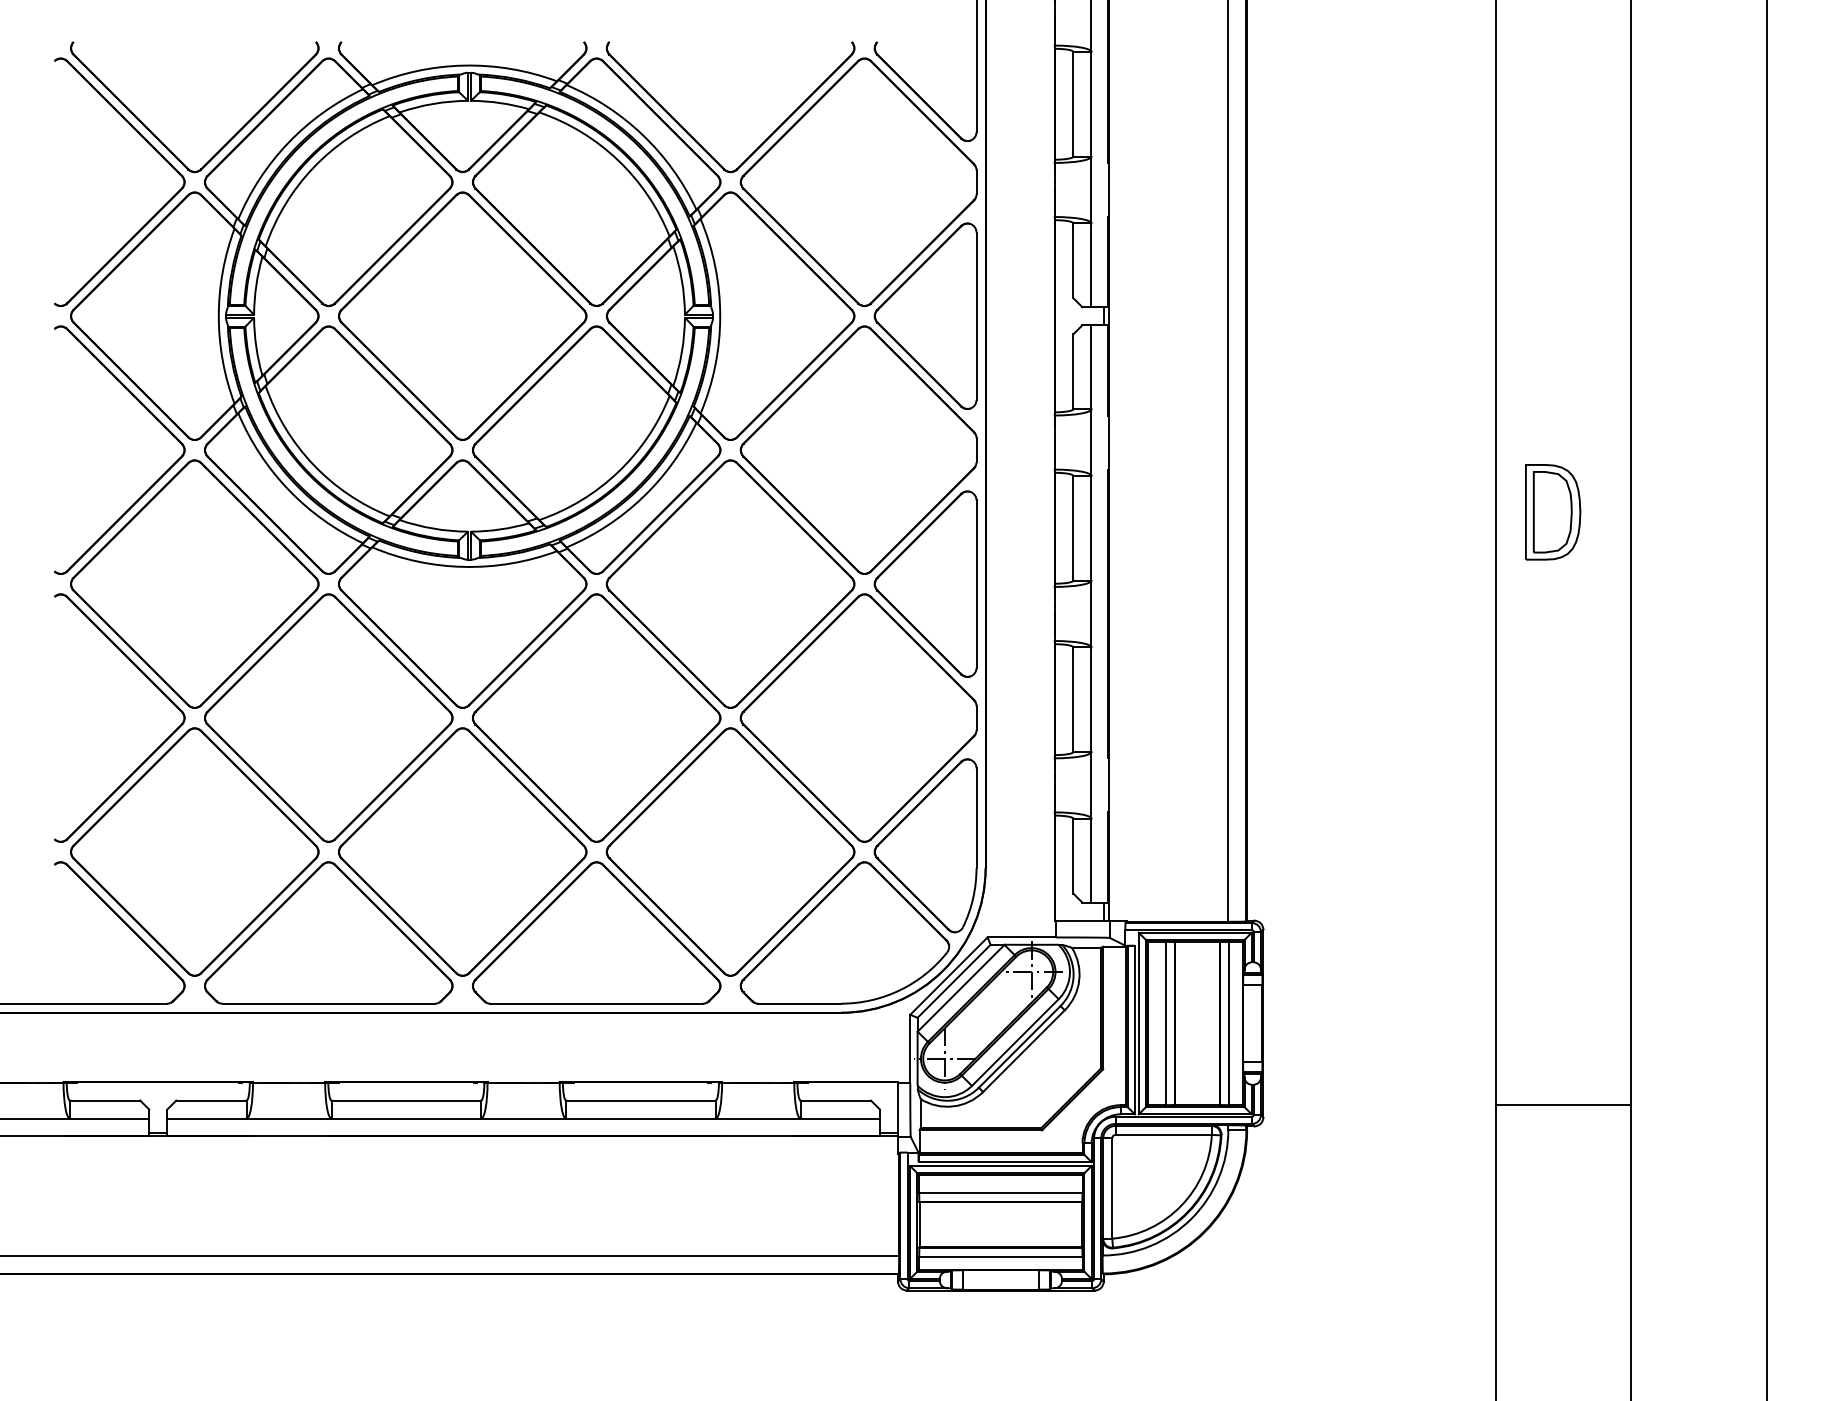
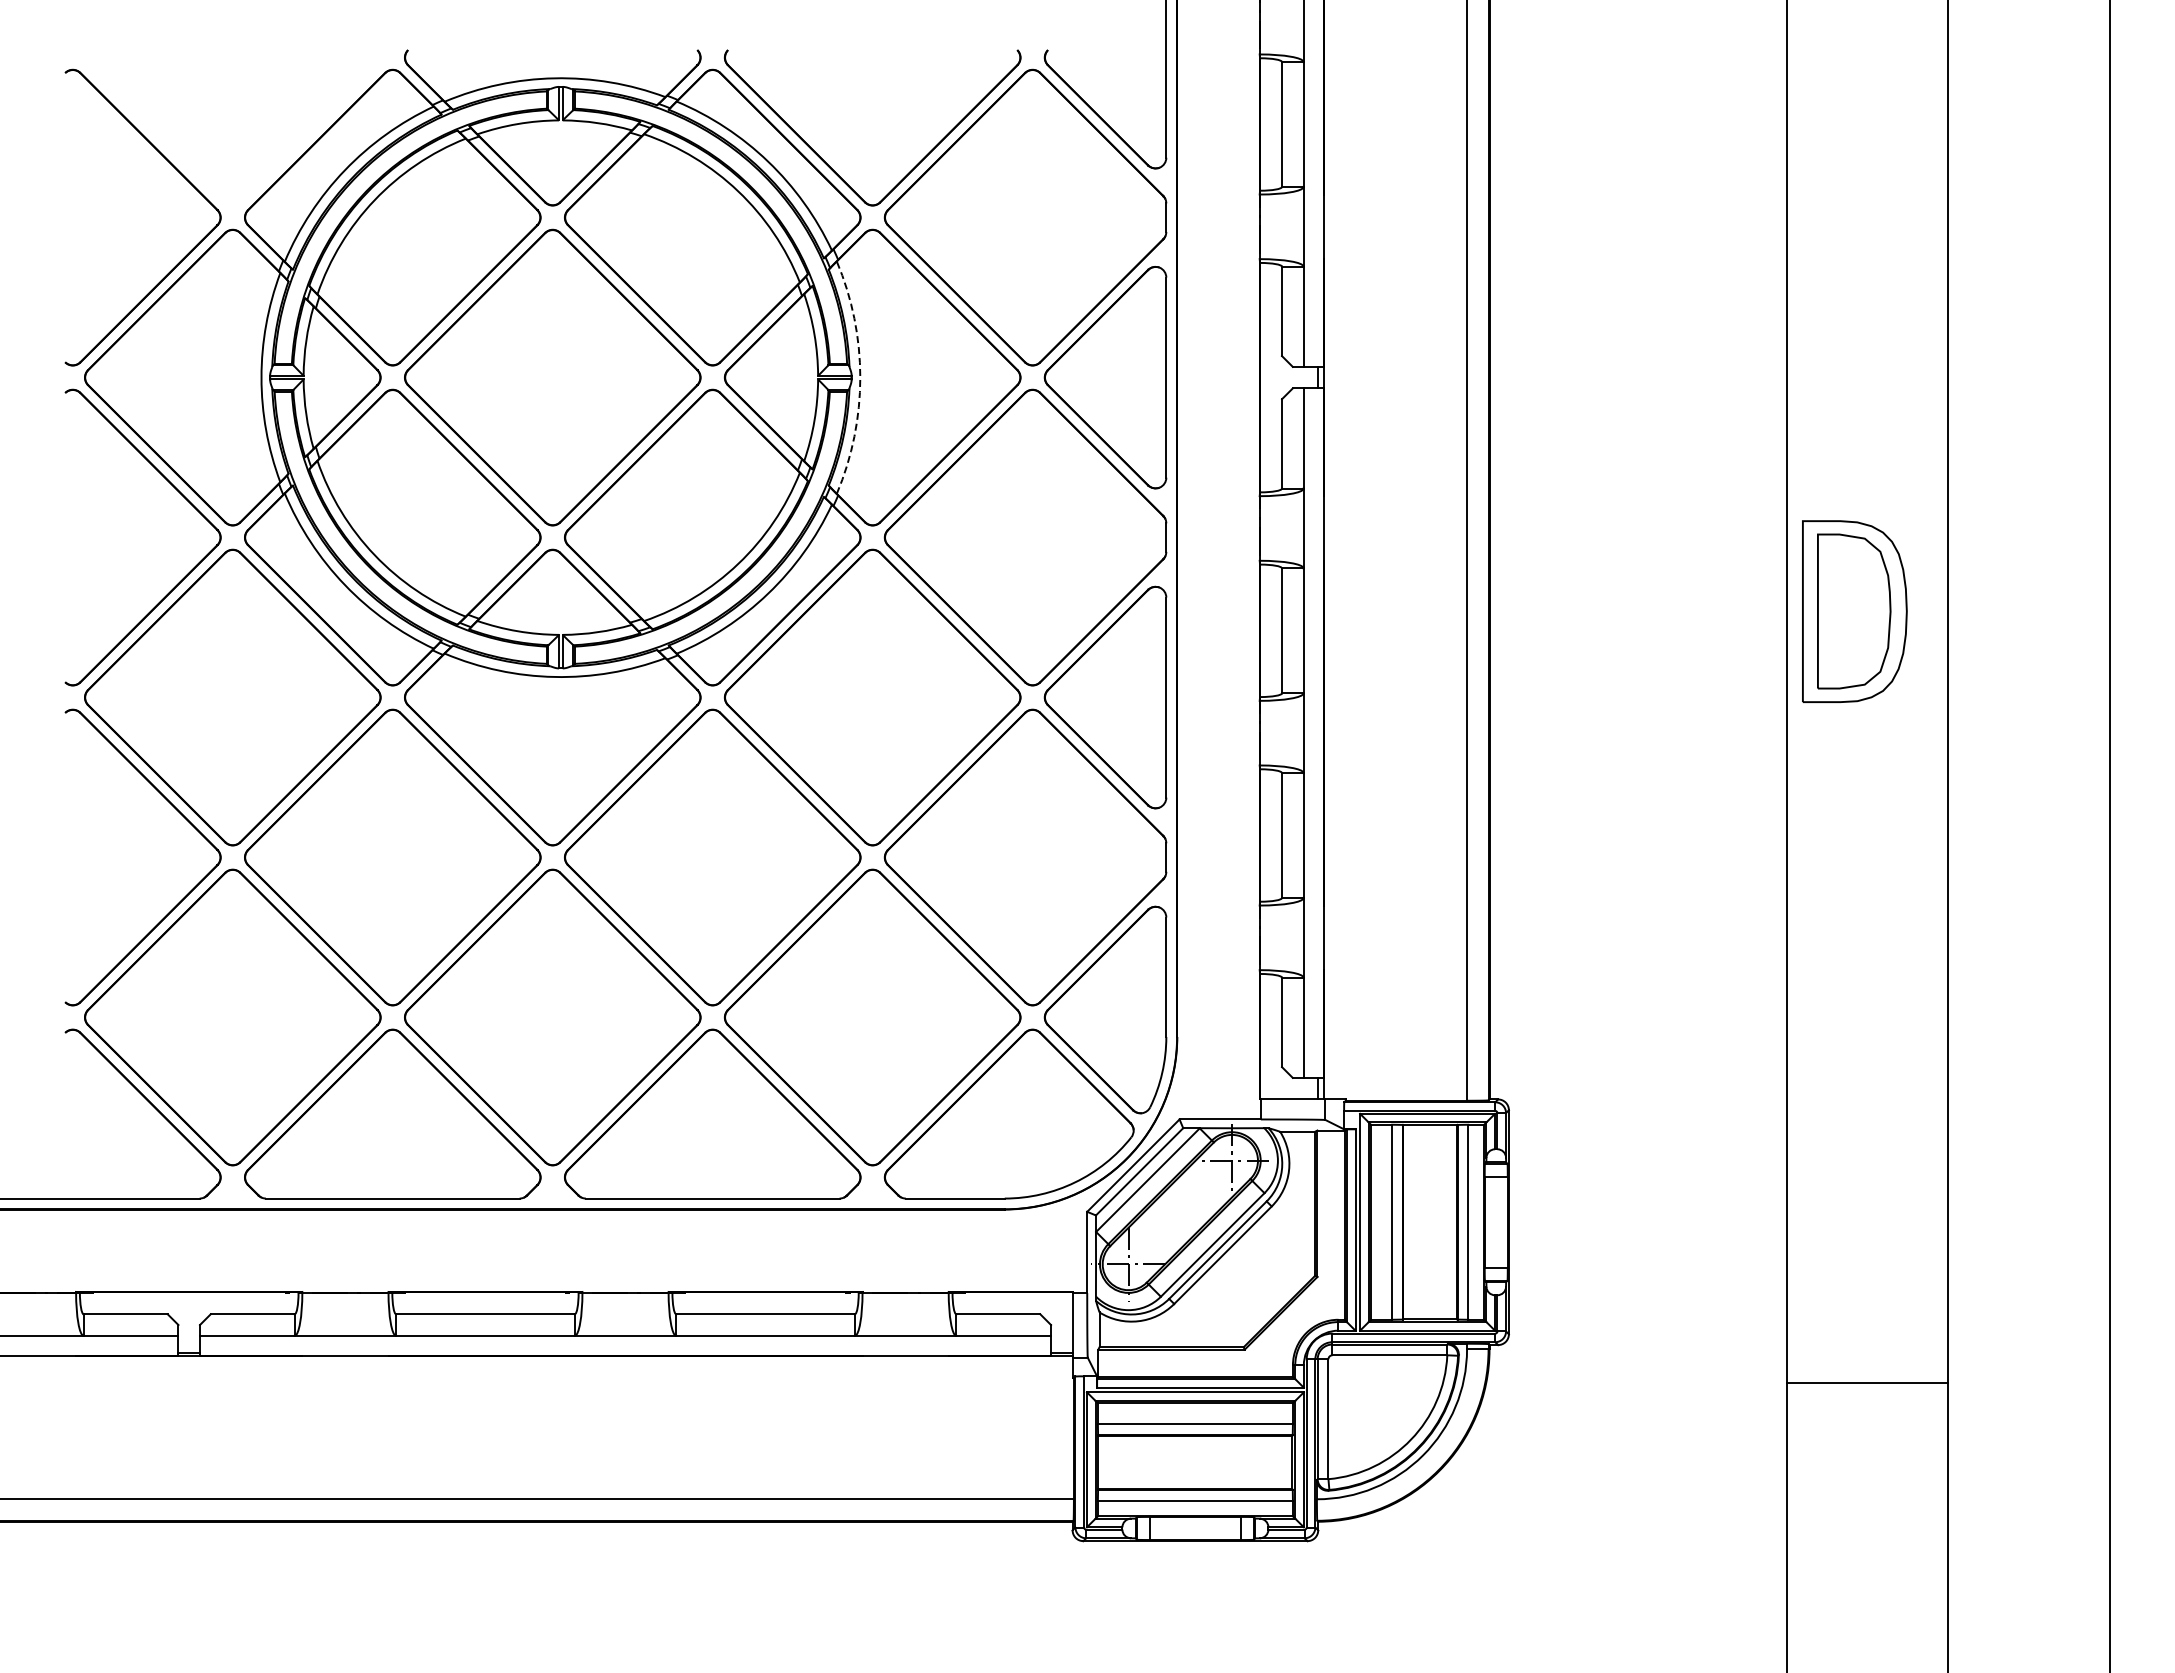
part: (160, 140) -> (191, 167), removed
arc: (720, 316) -> (860, 377), solid -> dashed
part: (1552, 512) -> (1854, 611), size x1.6
line: (1563, 1104) -> (1867, 1383), moved

